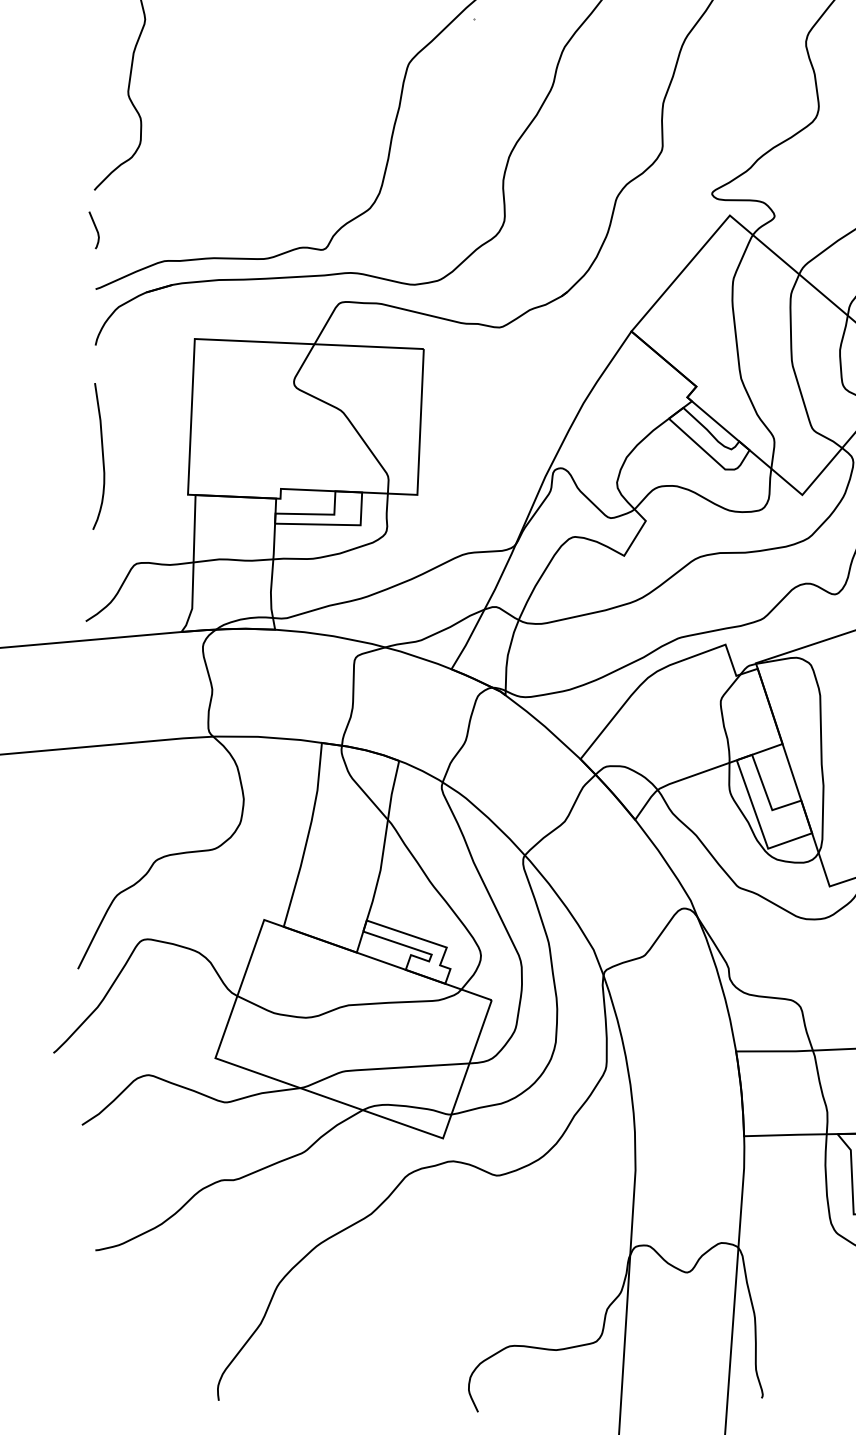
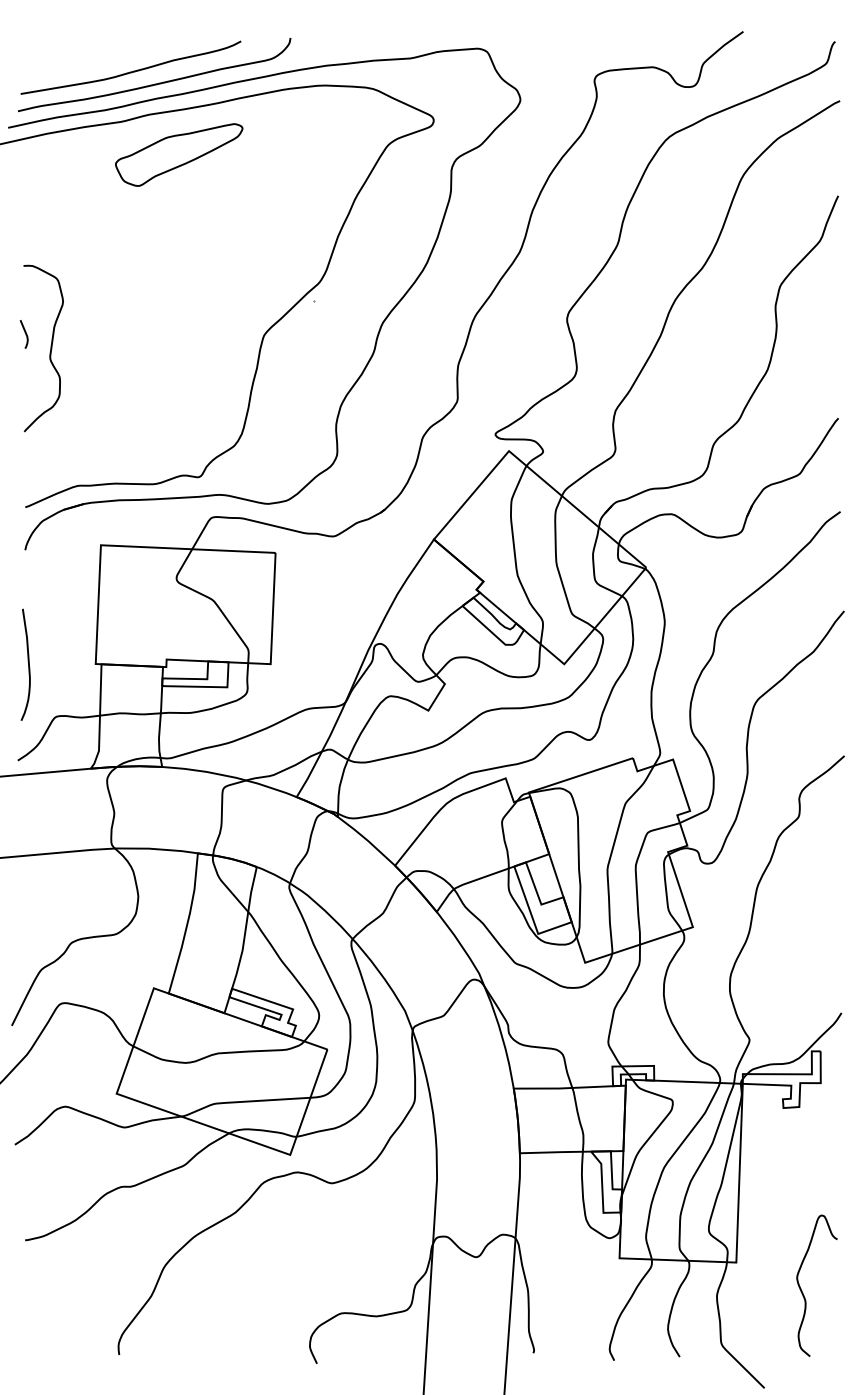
curve: (95, 230) -> (25, 334), moved
curve: (102, 456) -> (28, 664), moved

